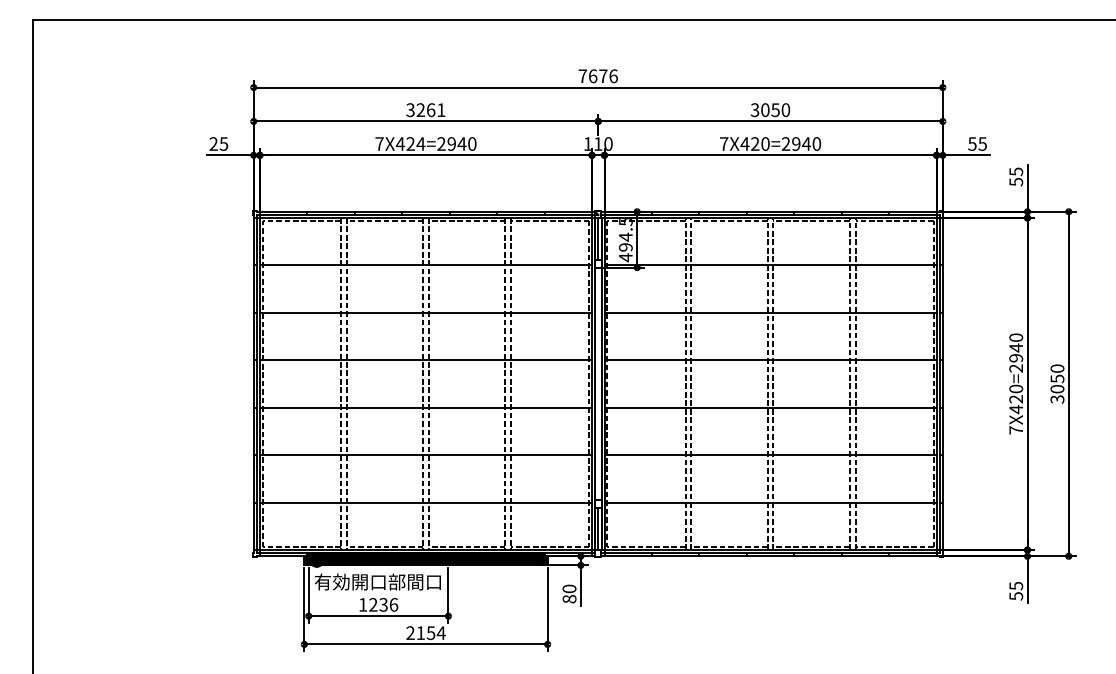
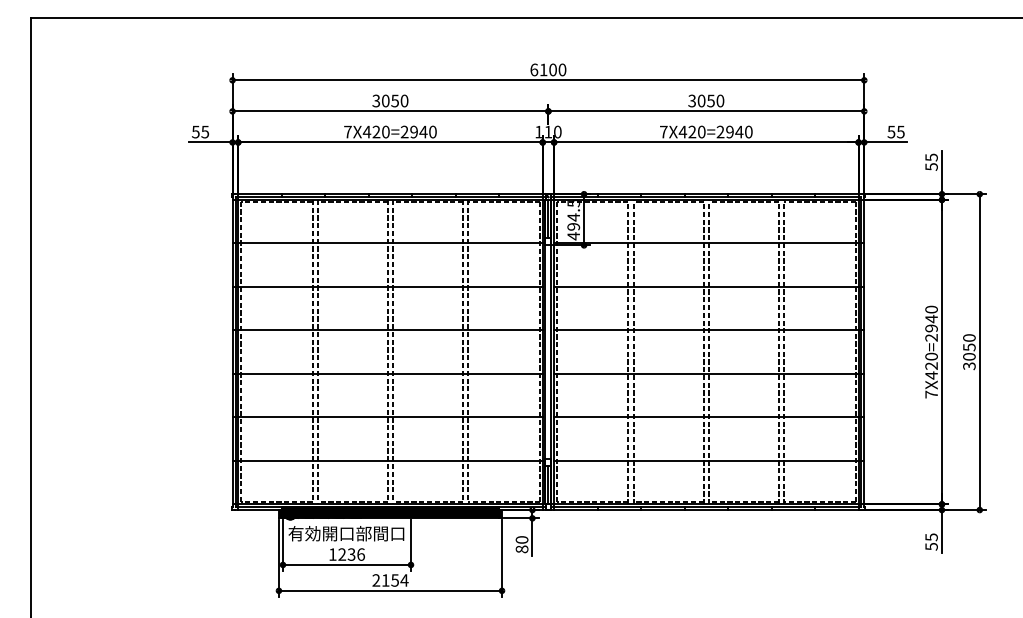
text: (597, 76) -> (547, 70), 7676 -> 6100
text: (430, 110) -> (394, 101), 3261 -> 3050
text: (213, 143) -> (195, 131), 25 -> 55
text: (420, 143) -> (385, 131), 7X424=2940 -> 7X420=2940

